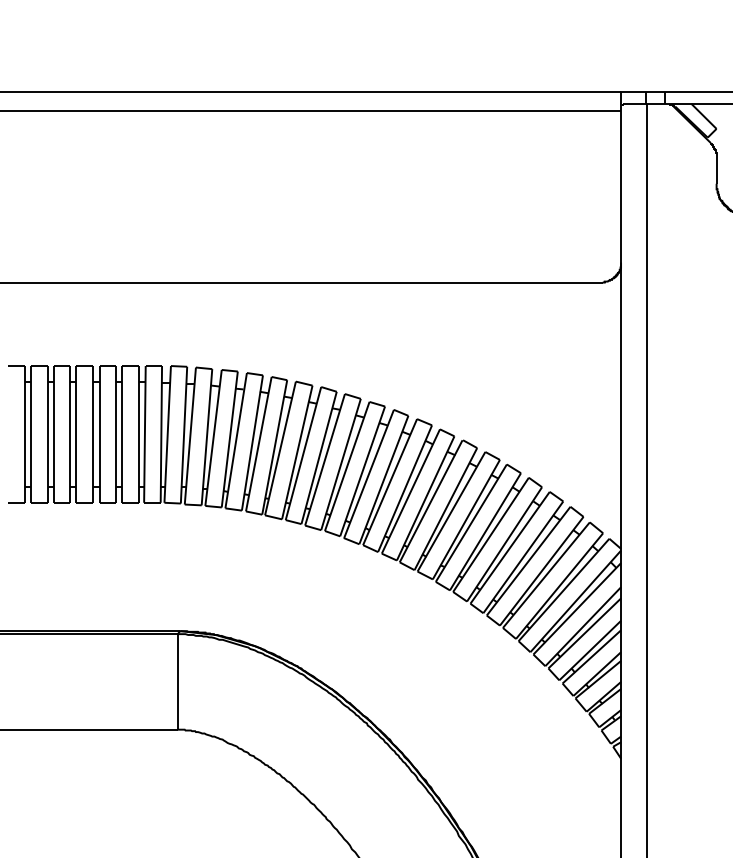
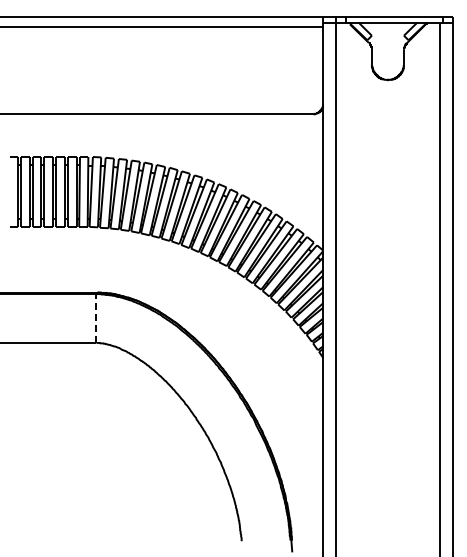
line: (177, 681) -> (96, 318), solid -> dashed

